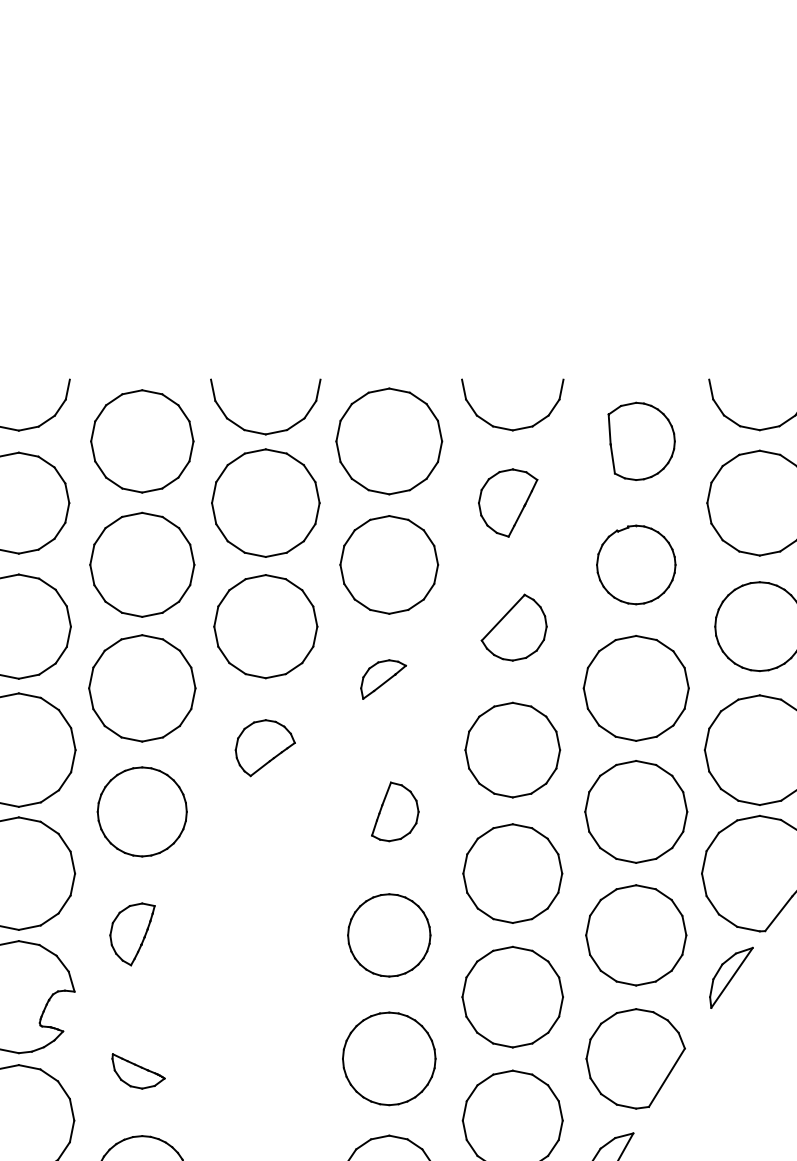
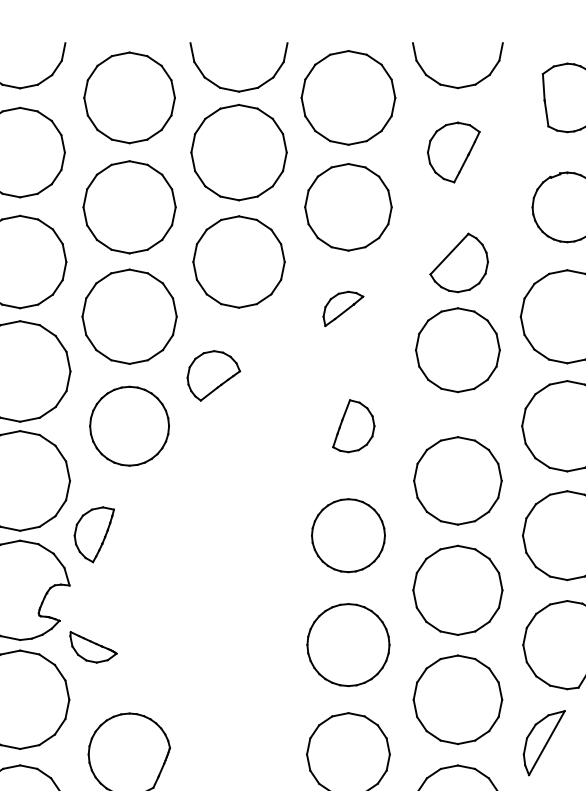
part: (264, 748) -> (213, 376), moved
part: (512, 749) -> (457, 349), moved
part: (132, 934) -> (94, 534), moved
part: (138, 1071) -> (93, 647), moved

